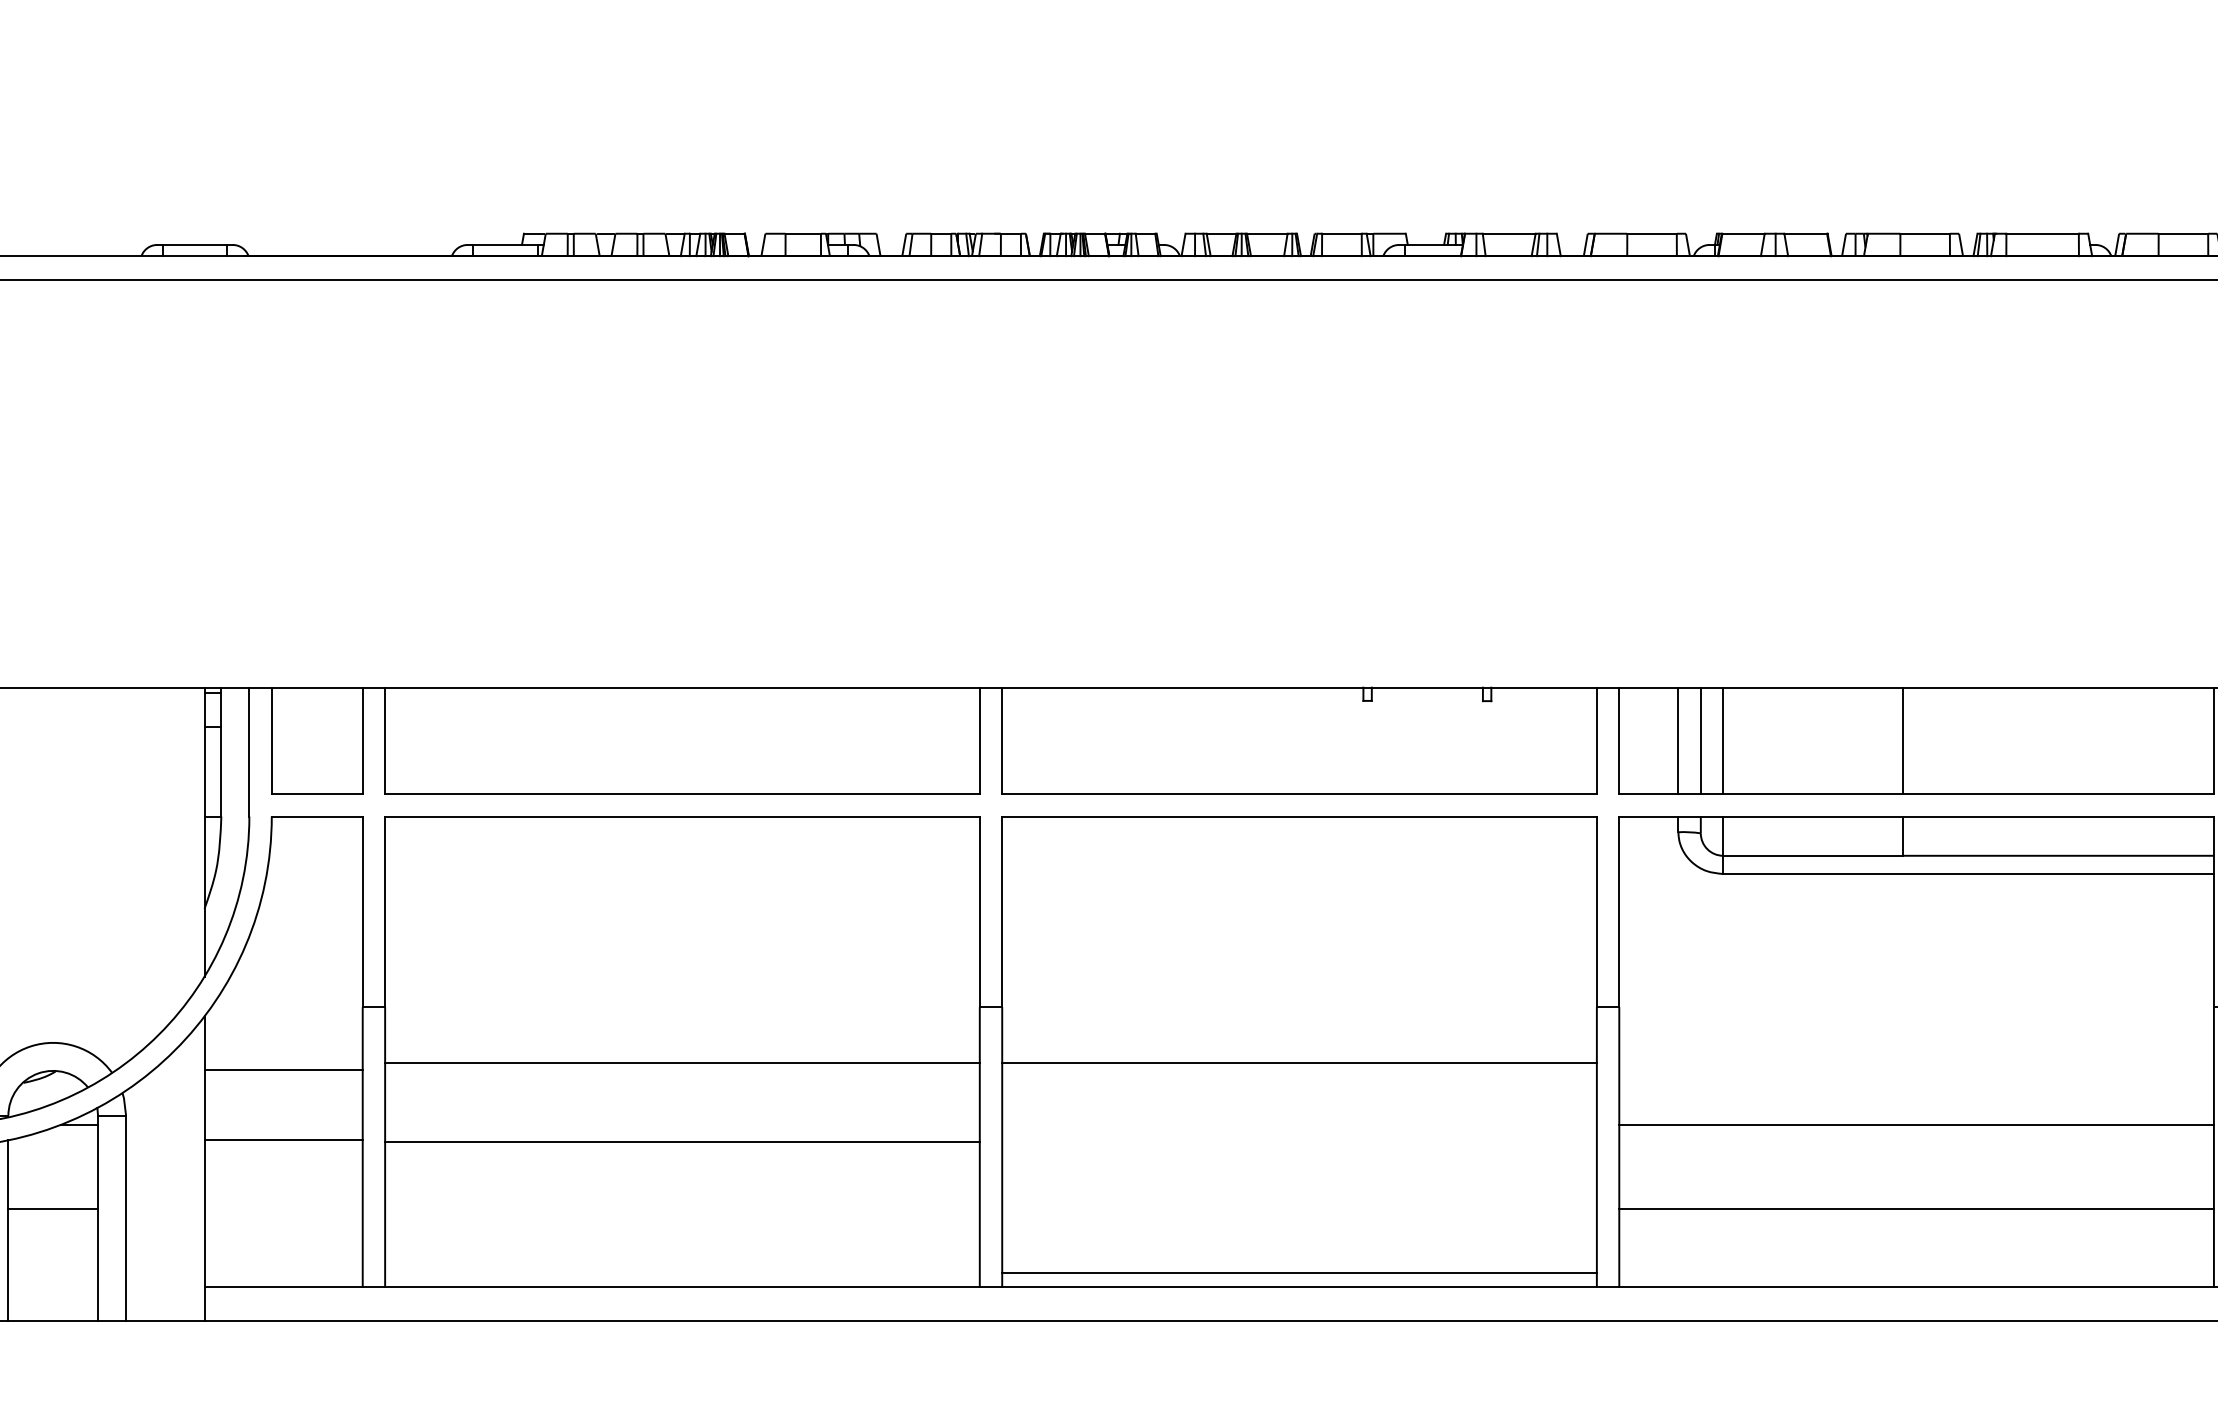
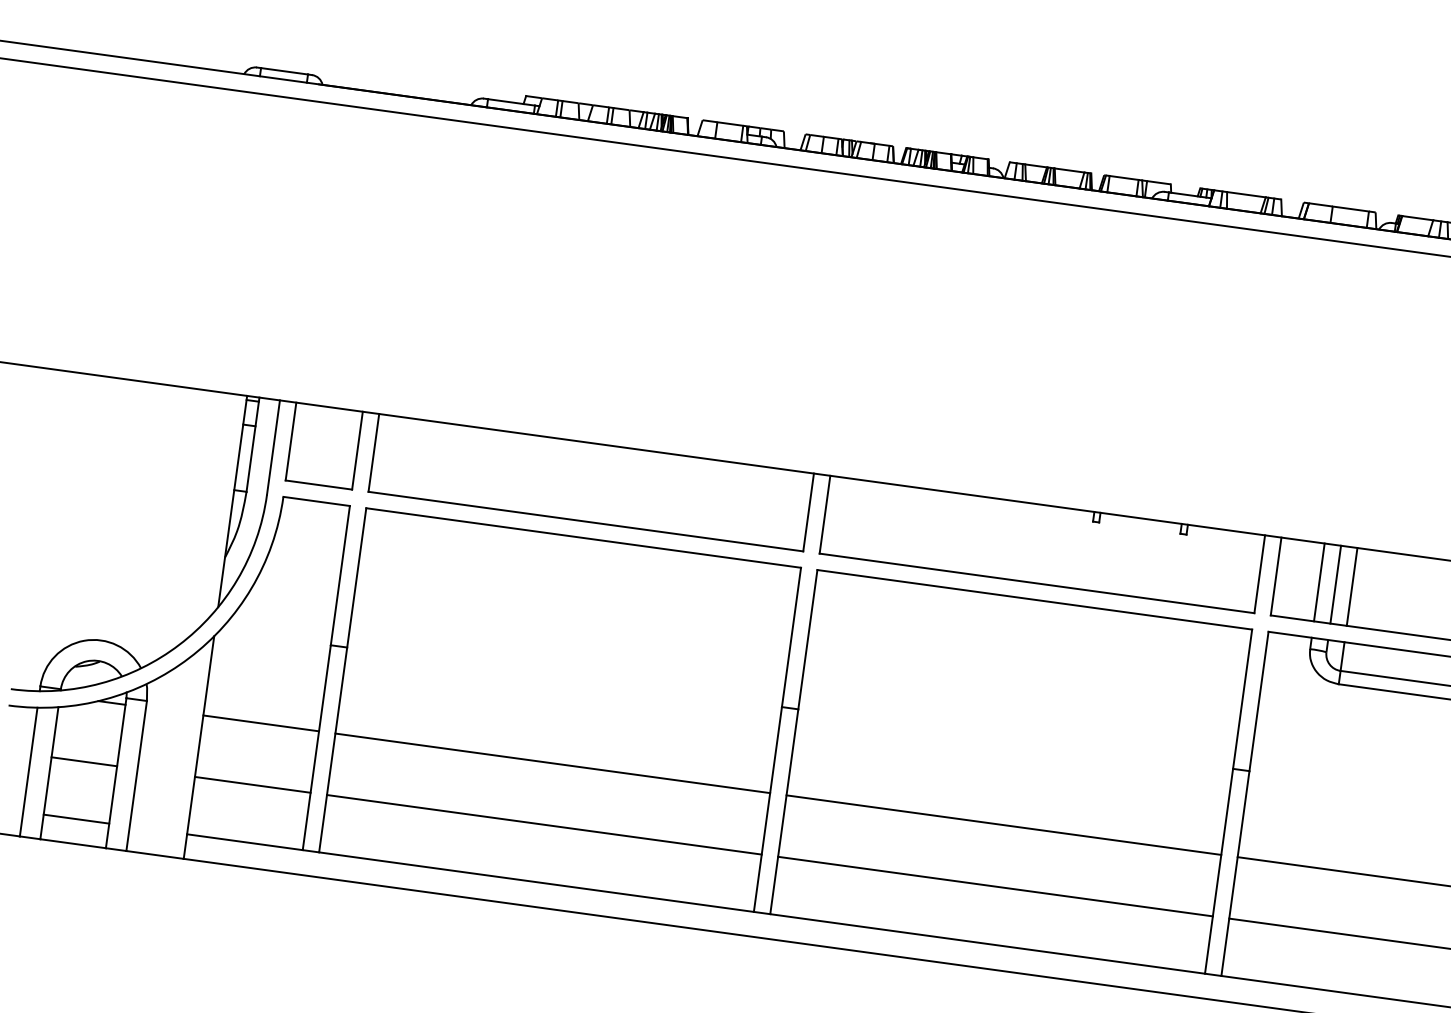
line: (682, 1062) -> (552, 763), moved
line: (1299, 1062) -> (1003, 824), moved
line: (283, 1069) -> (261, 723), moved
line: (283, 1139) -> (252, 784), moved
line: (682, 1141) -> (544, 824), moved
line: (1299, 1272) -> (995, 886), moved
line: (53, 1287) -> (76, 819), added

